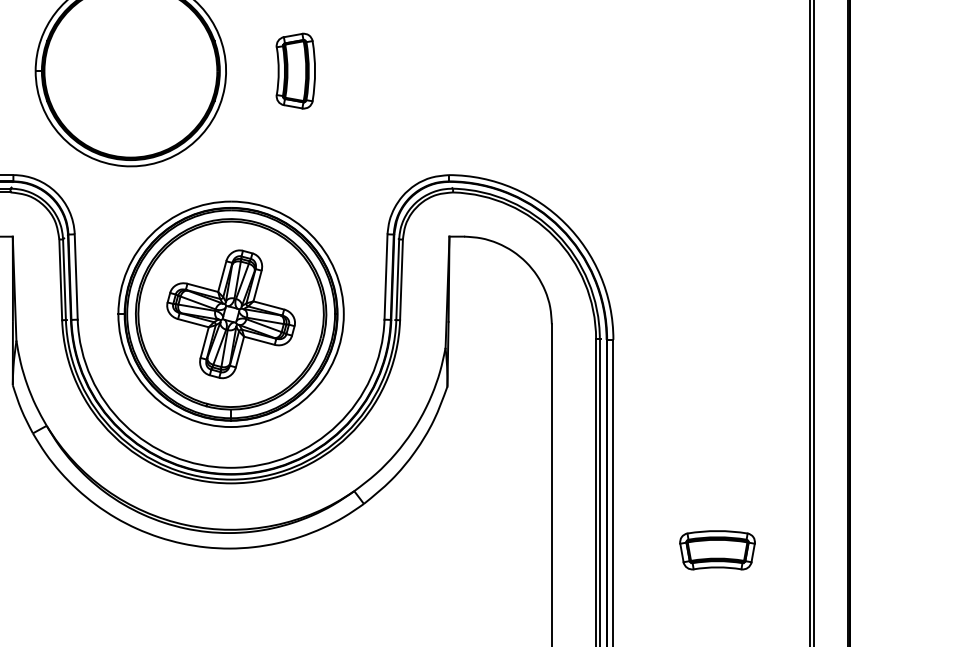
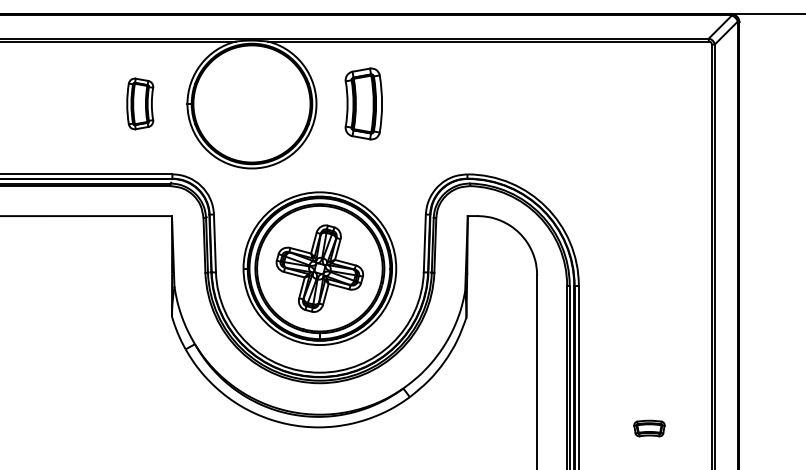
part: (295, 70) -> (363, 103), size x1.4
part: (717, 550) -> (649, 428), size x0.6

